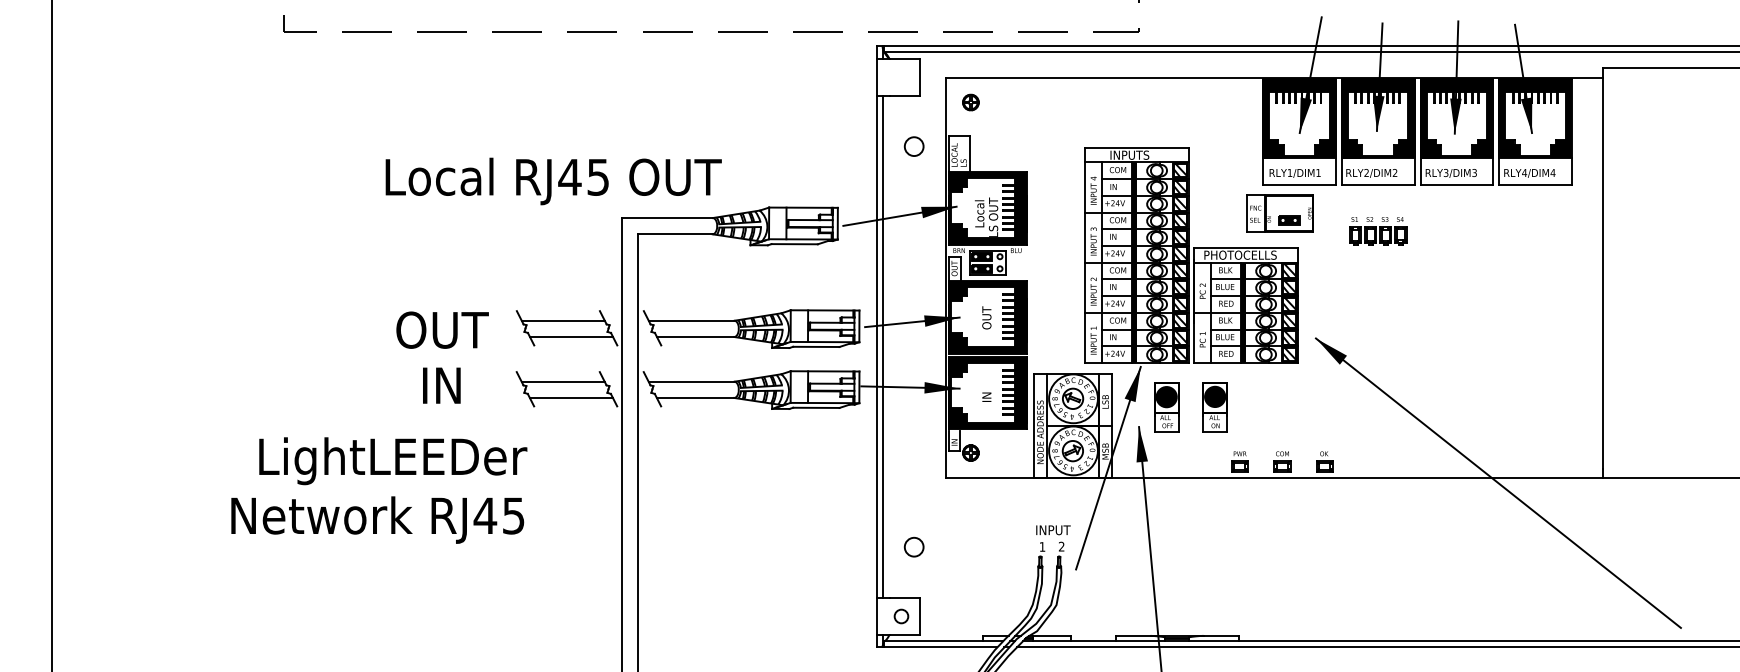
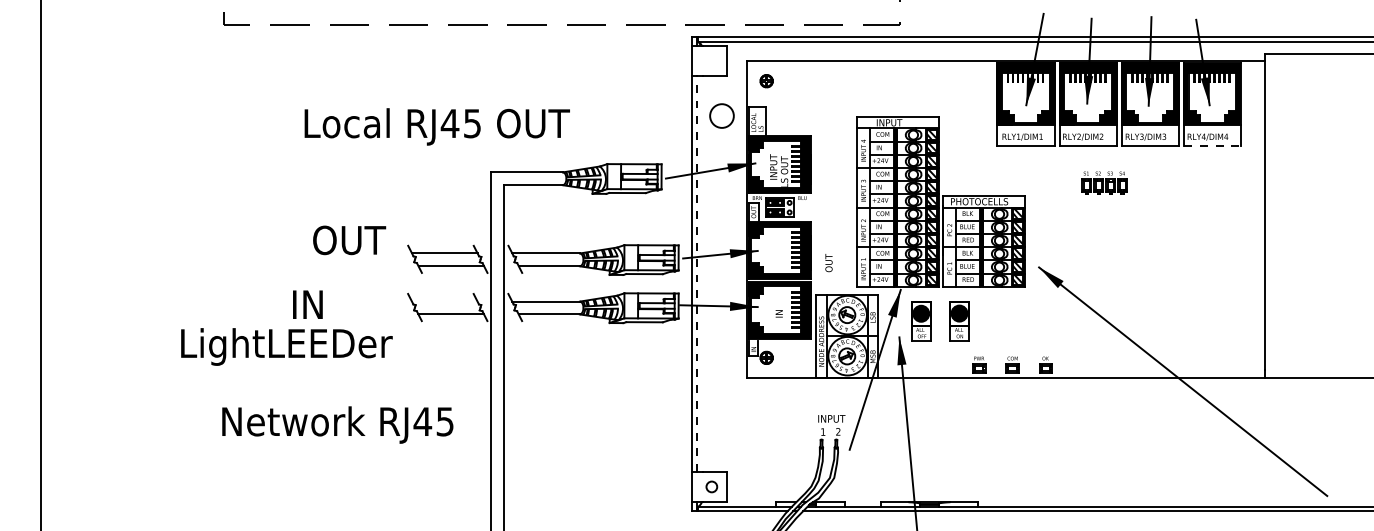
circle: (913, 146) -> (721, 115), size x1.6
text: (1146, 154) -> (905, 122), INPUTS -> INPUT
text: (553, 181) -> (437, 126), moved
line: (1536, 184) -> (1213, 145), solid -> dashed
text: (979, 210) -> (773, 166), Local -> INPUT
part: (1279, 213) -> (1010, 168), removed
part: (1378, 231) -> (1105, 182), moved
text: (986, 317) -> (828, 262), moved
text: (442, 329) -> (349, 239), moved
line: (882, 346) -> (696, 273), solid -> dashed
line: (562, 381) -> (444, 301), removed
text: (441, 385) -> (307, 304), moved
text: (393, 461) -> (287, 347), moved
text: (377, 519) -> (337, 424), moved
circle: (913, 546) -> (721, 431), removed

